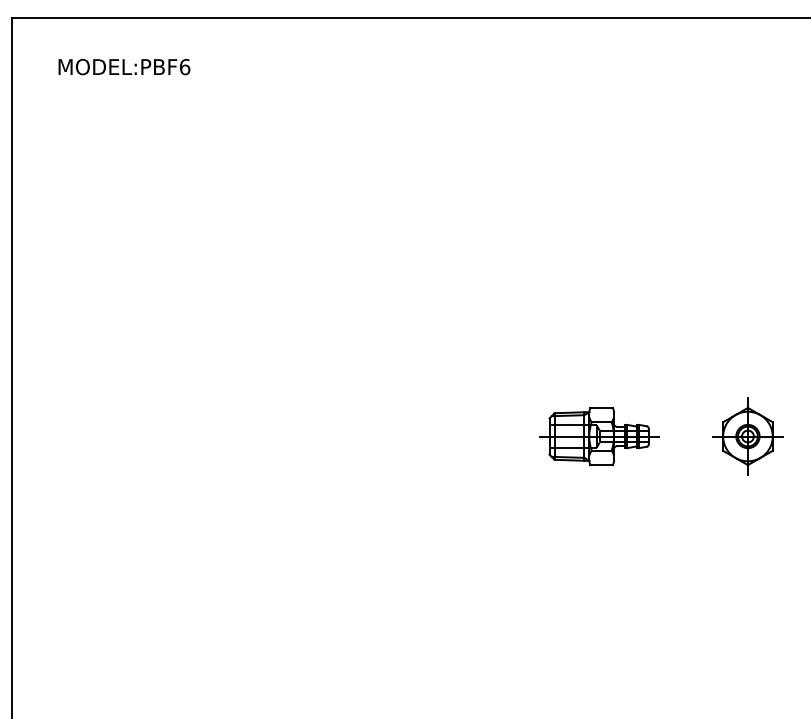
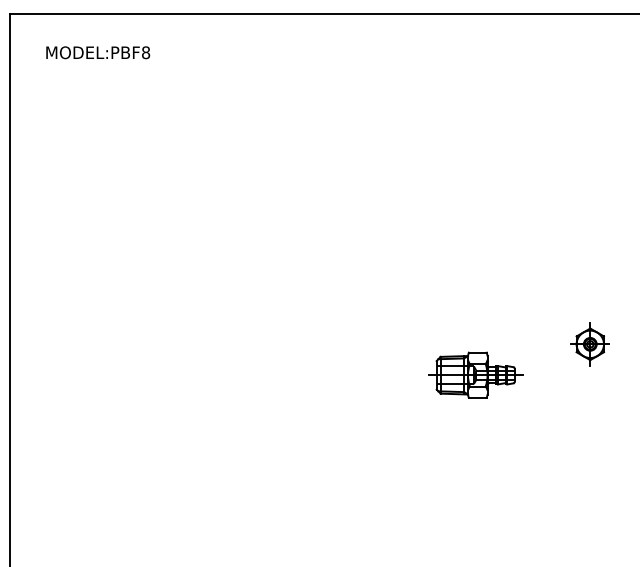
text: (185, 66) -> (146, 52), MODEL:PBF6 -> MODEL:PBF8
part: (598, 435) -> (475, 374), moved
part: (748, 436) -> (590, 344), size x0.7

